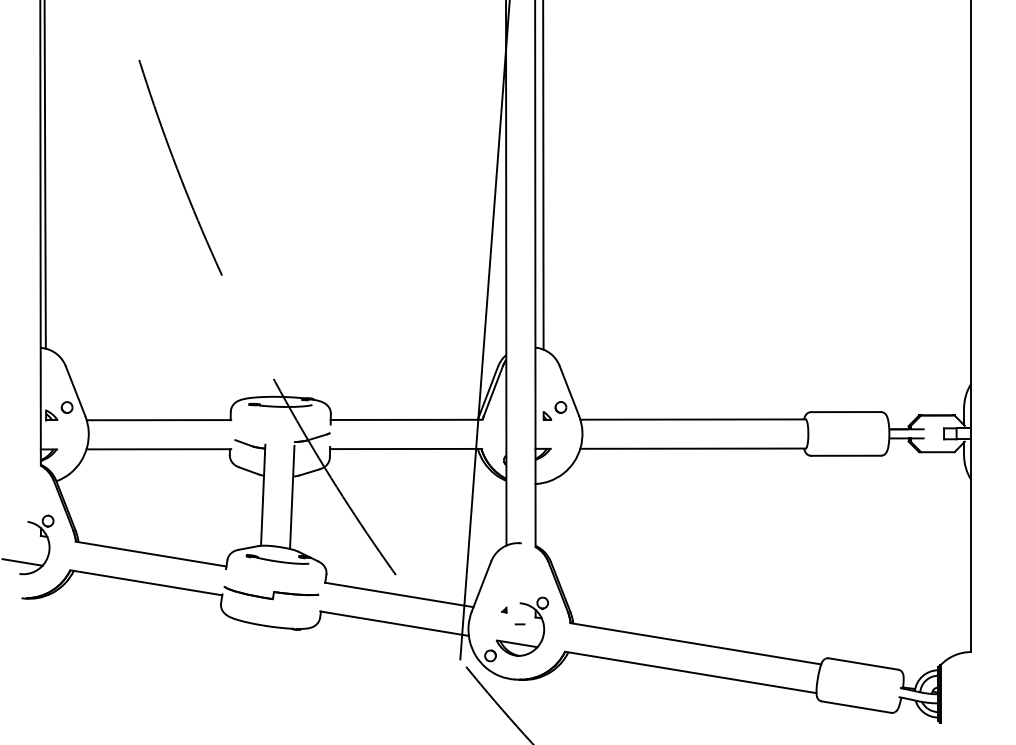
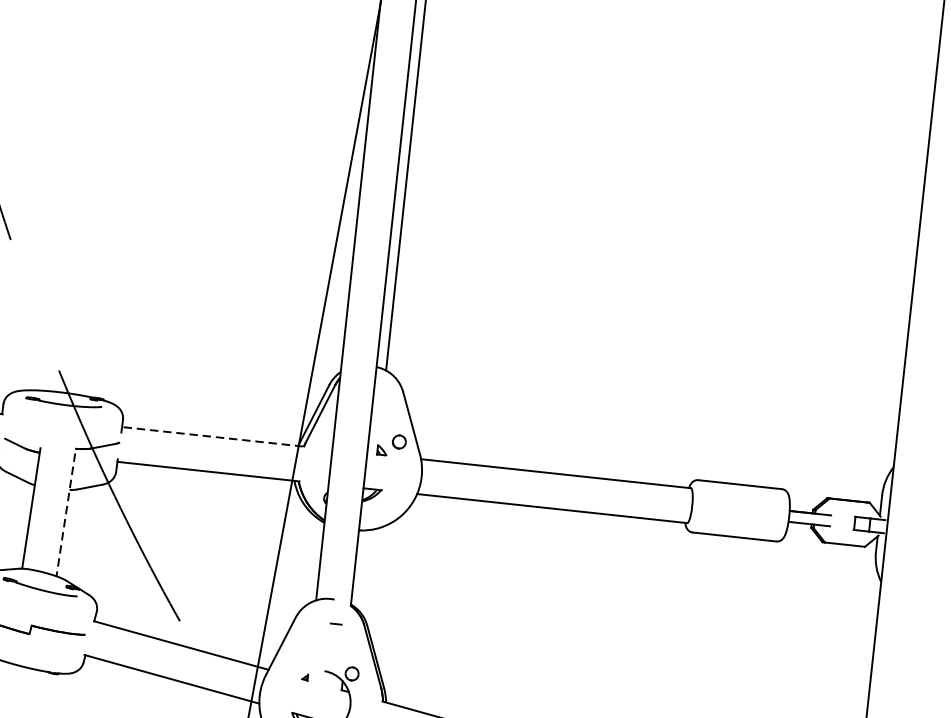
line: (406, 419) -> (212, 436), solid -> dashed
line: (292, 497) -> (66, 514), solid -> dashed
line: (519, 624) -> (335, 624), moved

